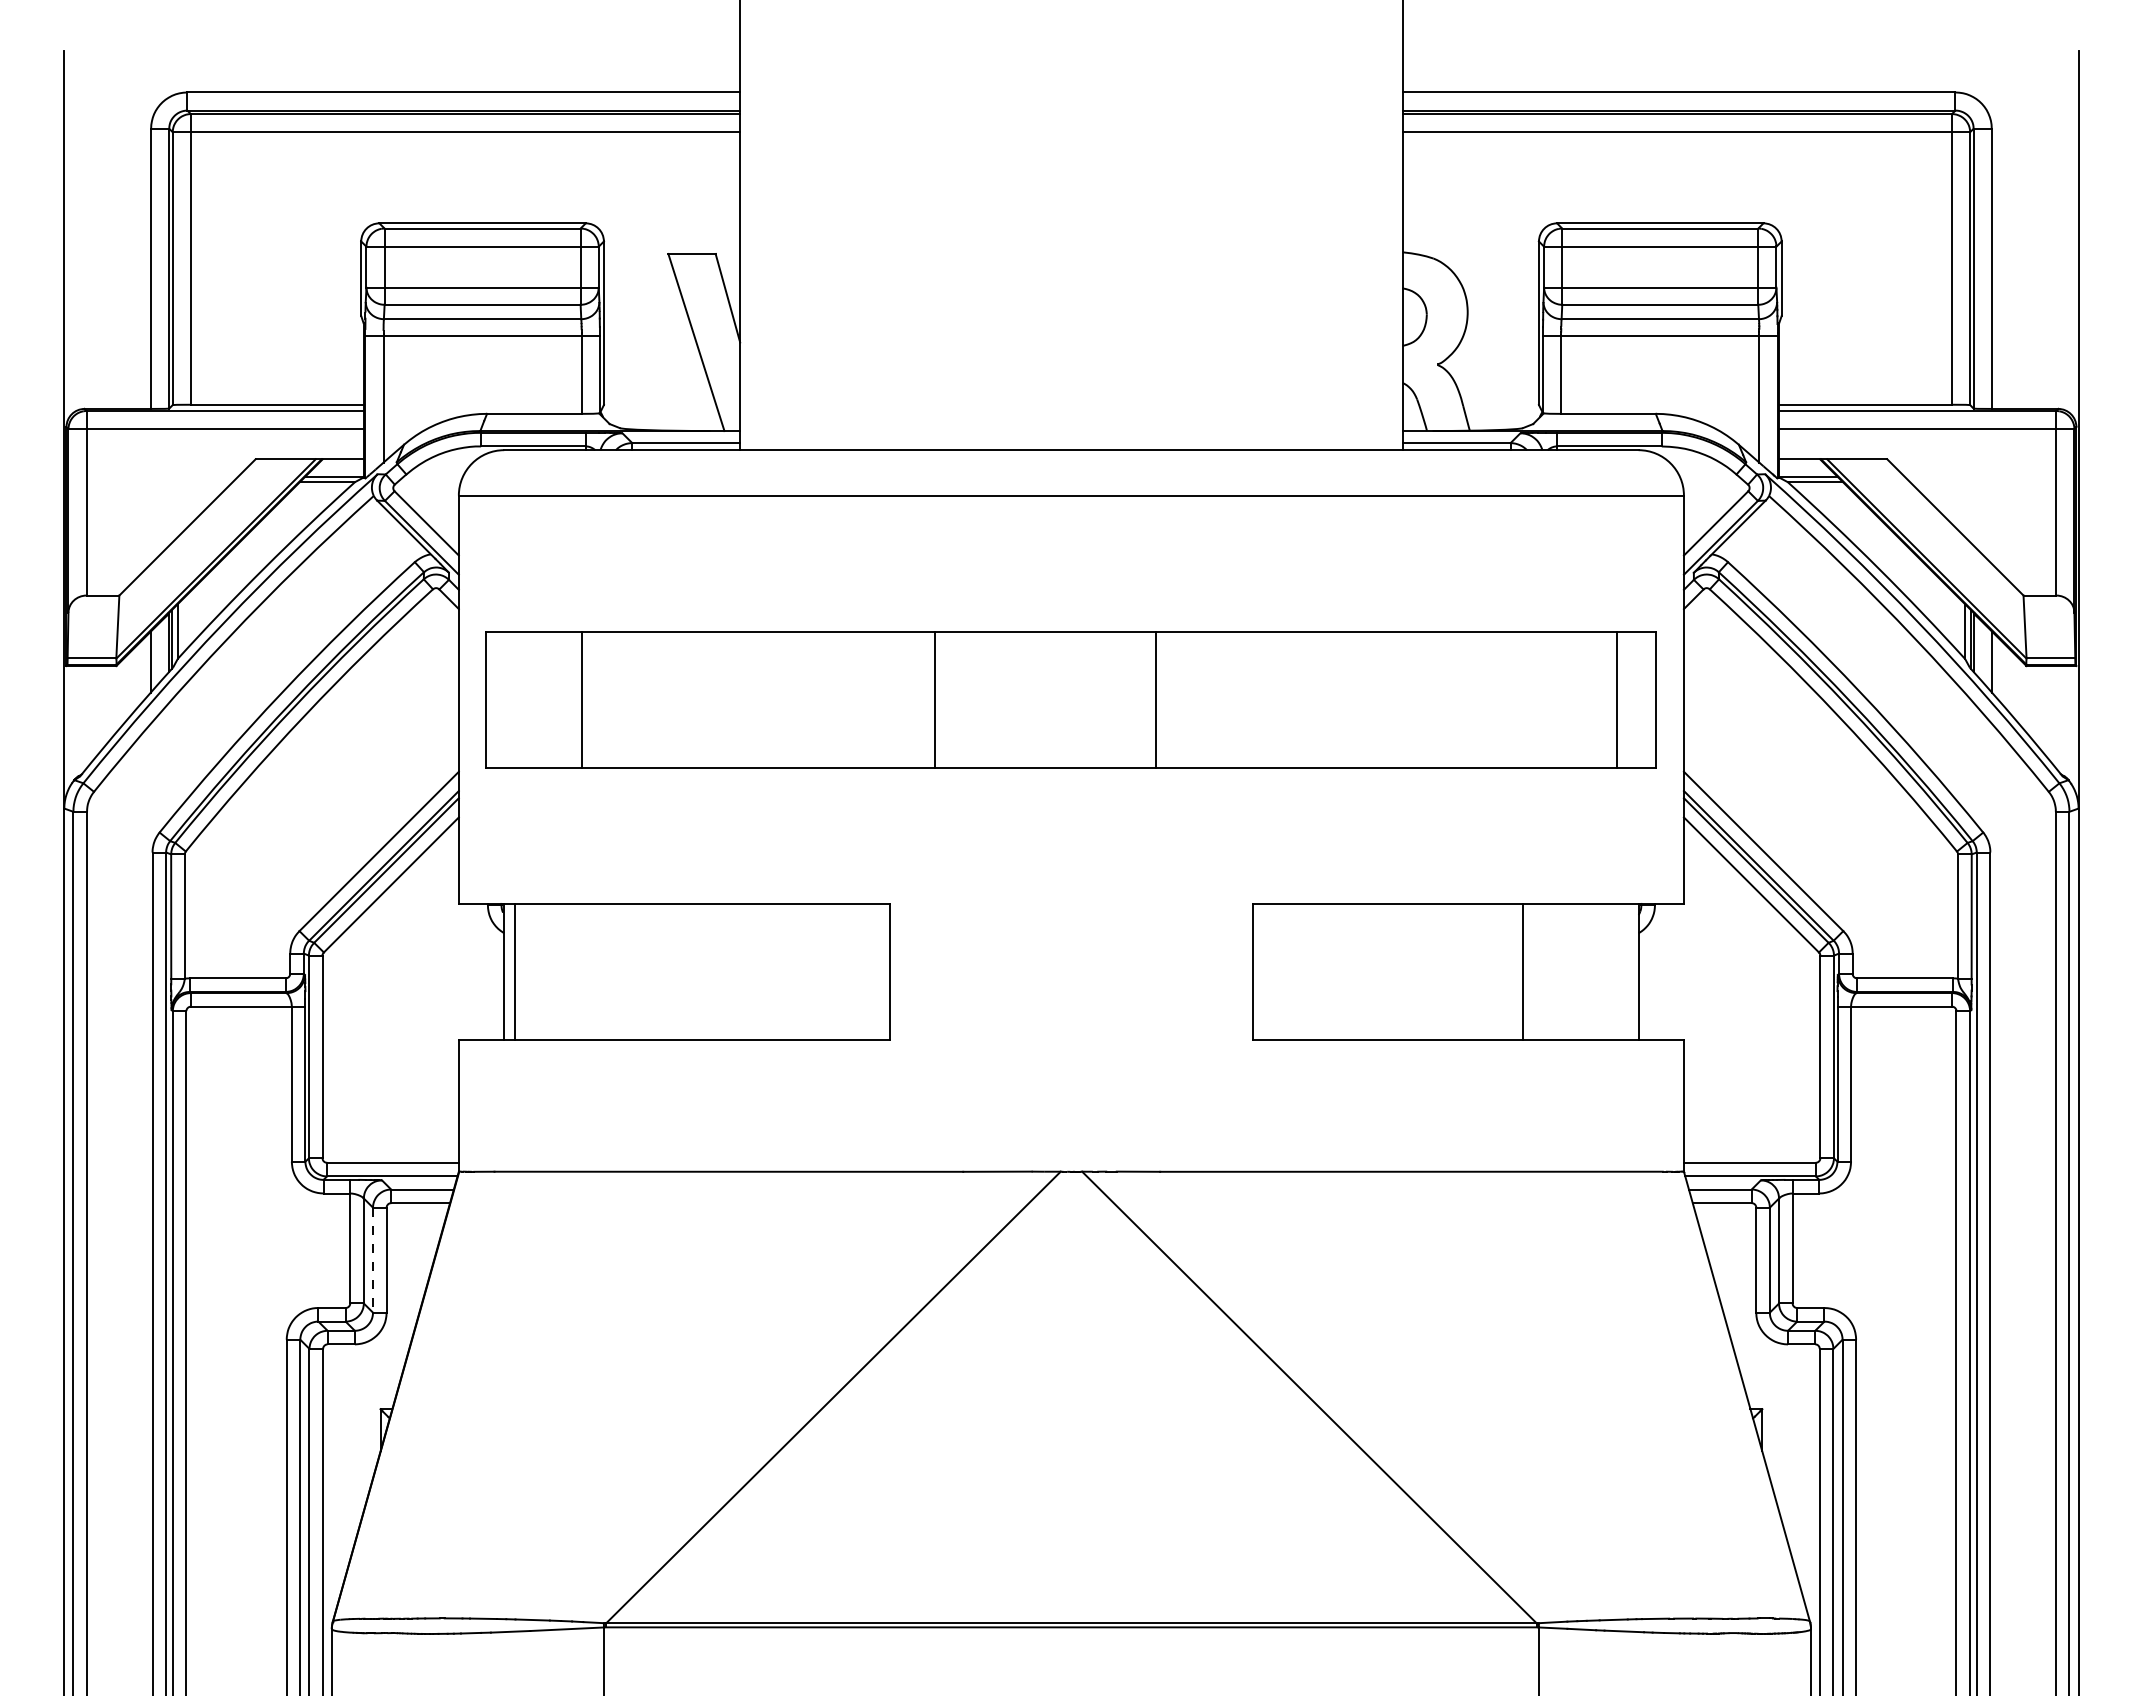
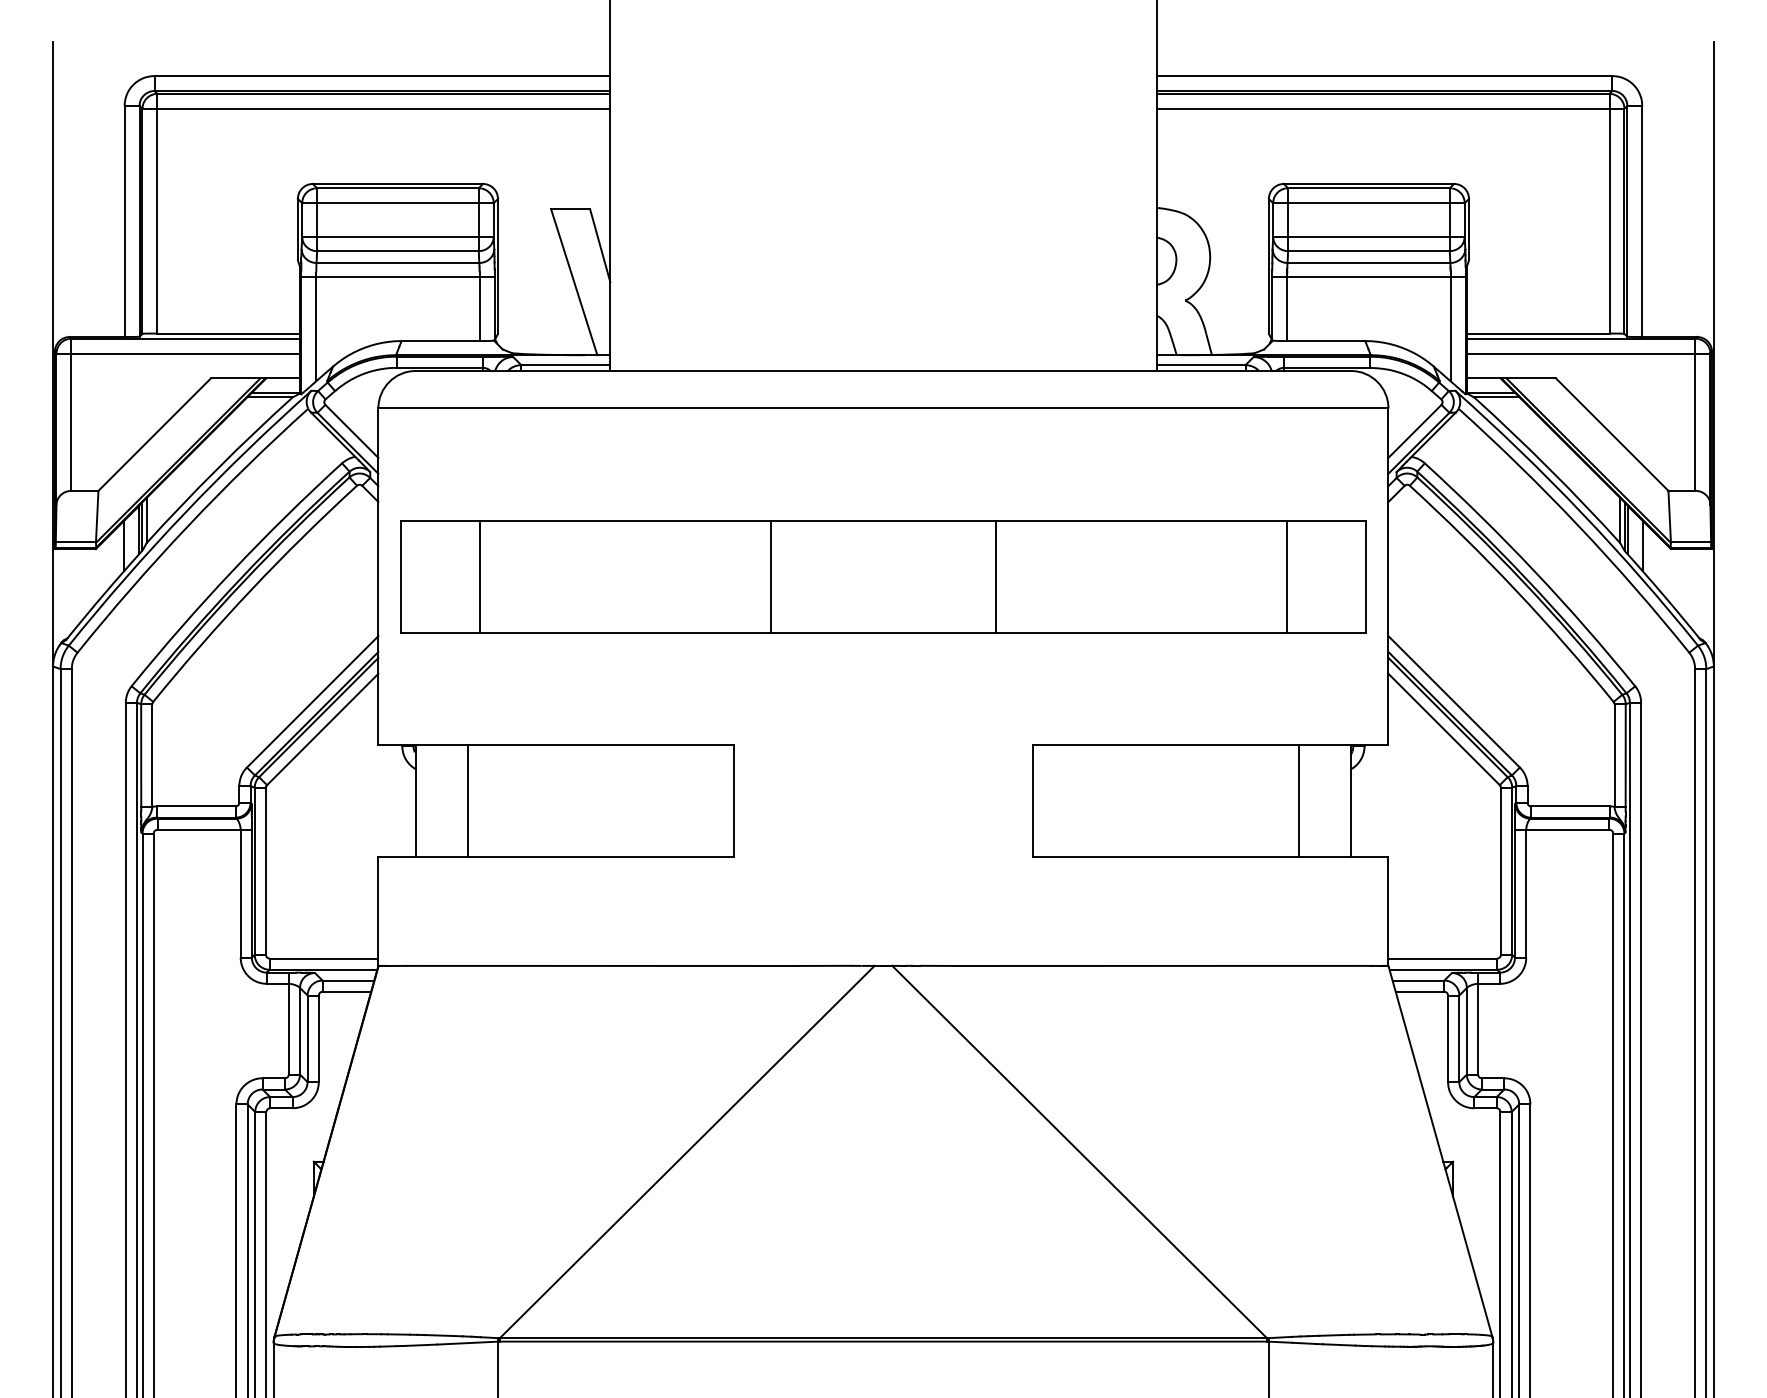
line: (1155, 699) -> (995, 576), moved
line: (1616, 699) -> (1286, 576), moved
line: (514, 971) -> (467, 800), moved
line: (1523, 971) -> (1299, 800), moved
line: (373, 1260) -> (307, 1039), dashed -> solid

